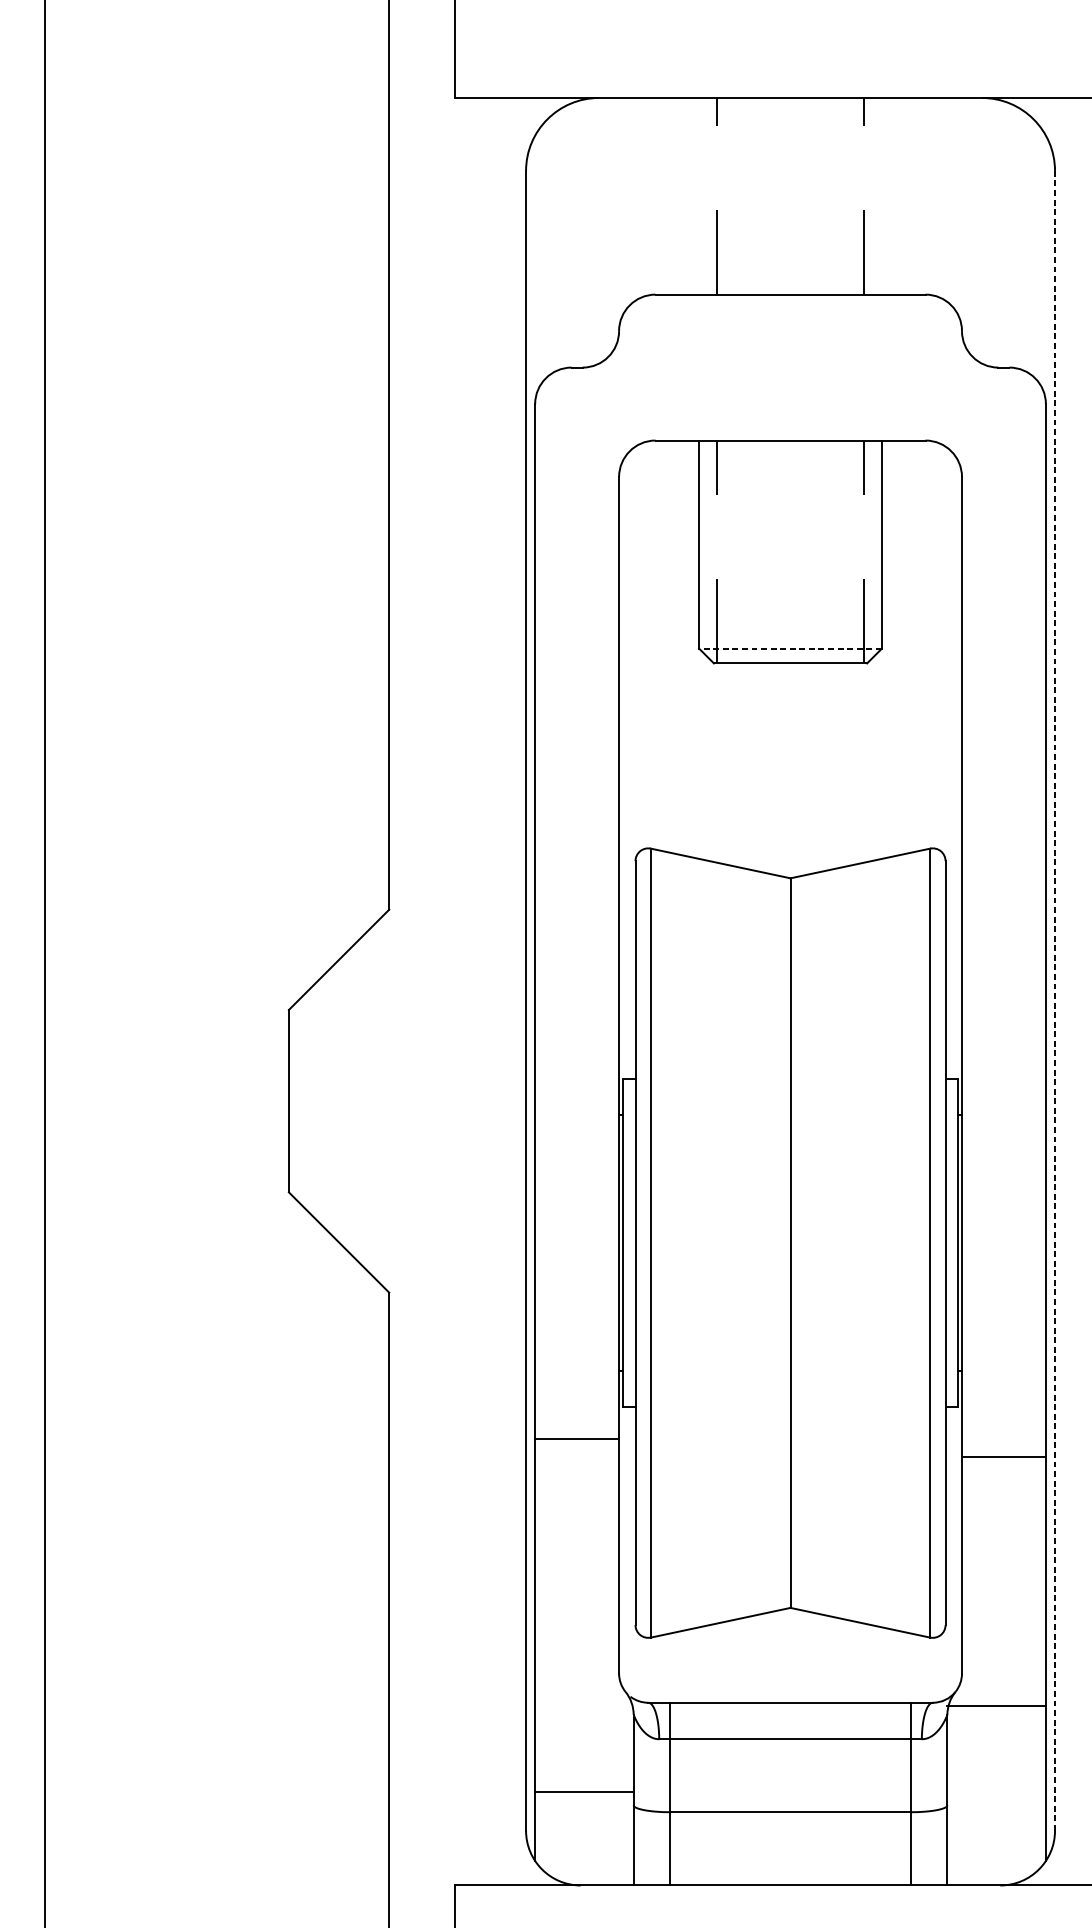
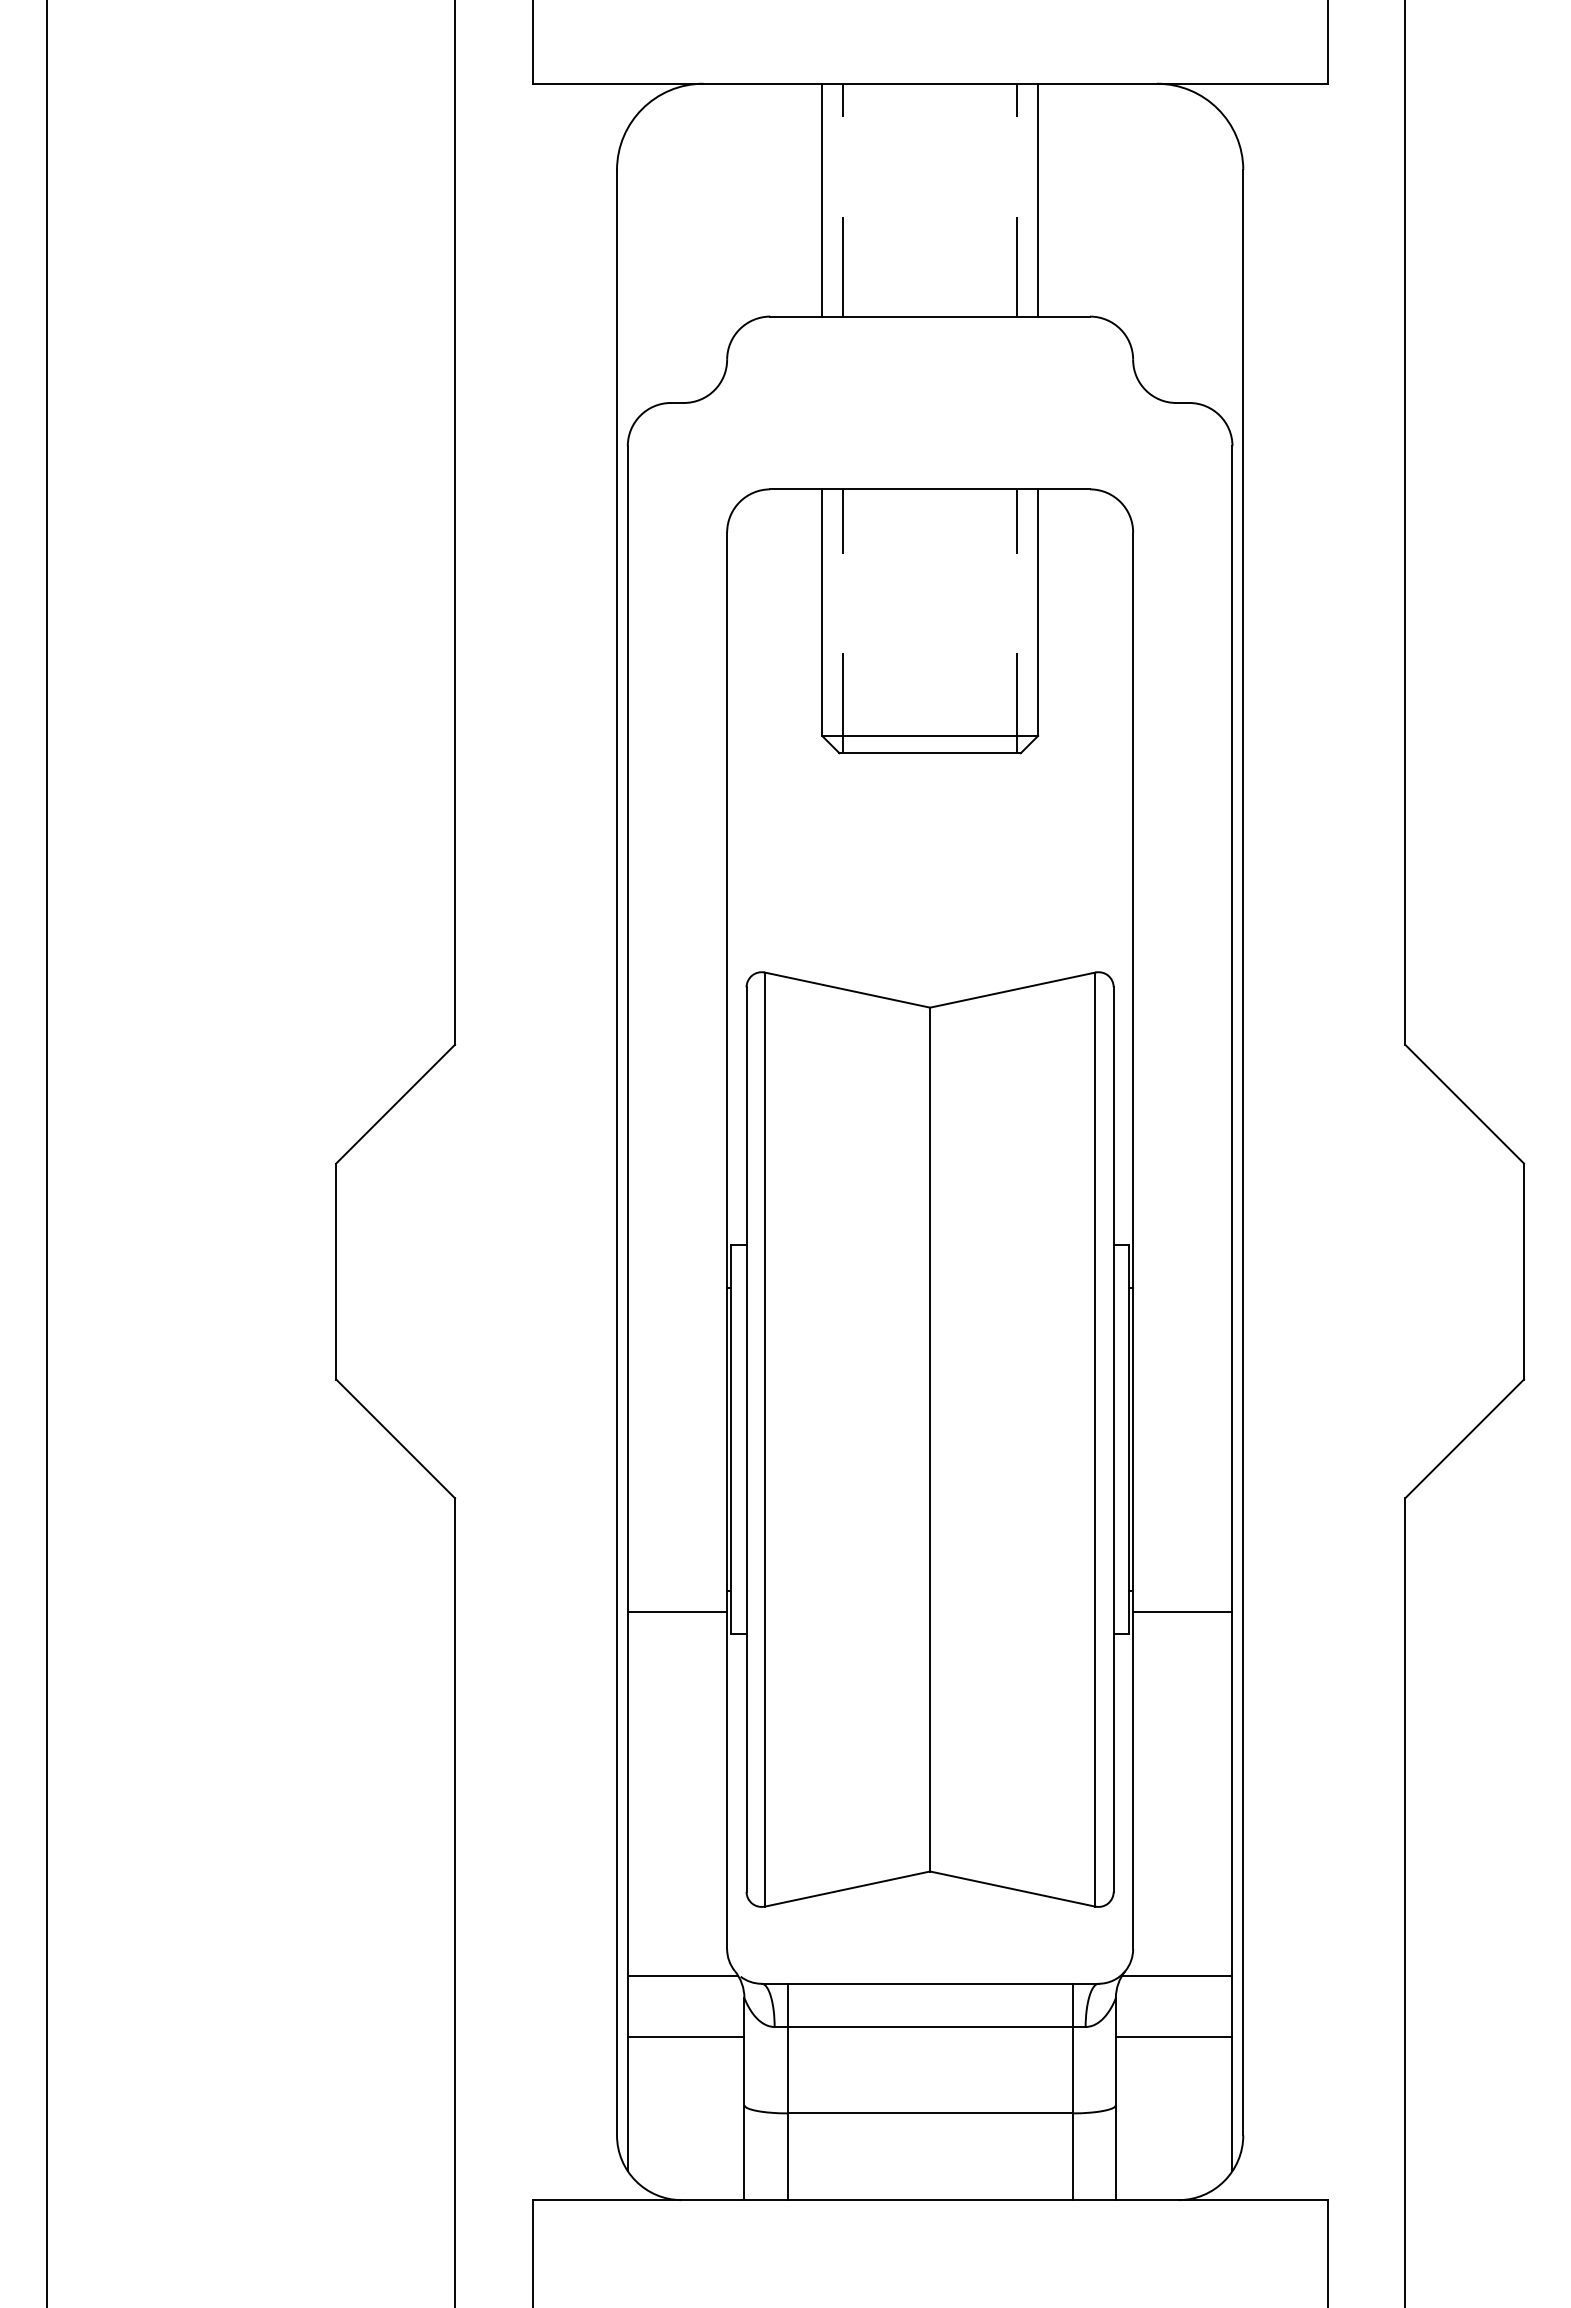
line: (699, 195) -> (822, 199), added
line: (882, 195) -> (1038, 199), added
line: (790, 648) -> (930, 735), dashed -> solid
line: (1055, 1000) -> (1243, 1152), dashed -> solid
line: (577, 1438) -> (677, 1612), moved
line: (1003, 1457) -> (1182, 1612), moved
line: (581, 1695) -> (682, 1975), added
line: (999, 1695) -> (1177, 1975), added
line: (996, 1705) -> (1173, 2036), moved
line: (583, 1792) -> (685, 2036), moved

